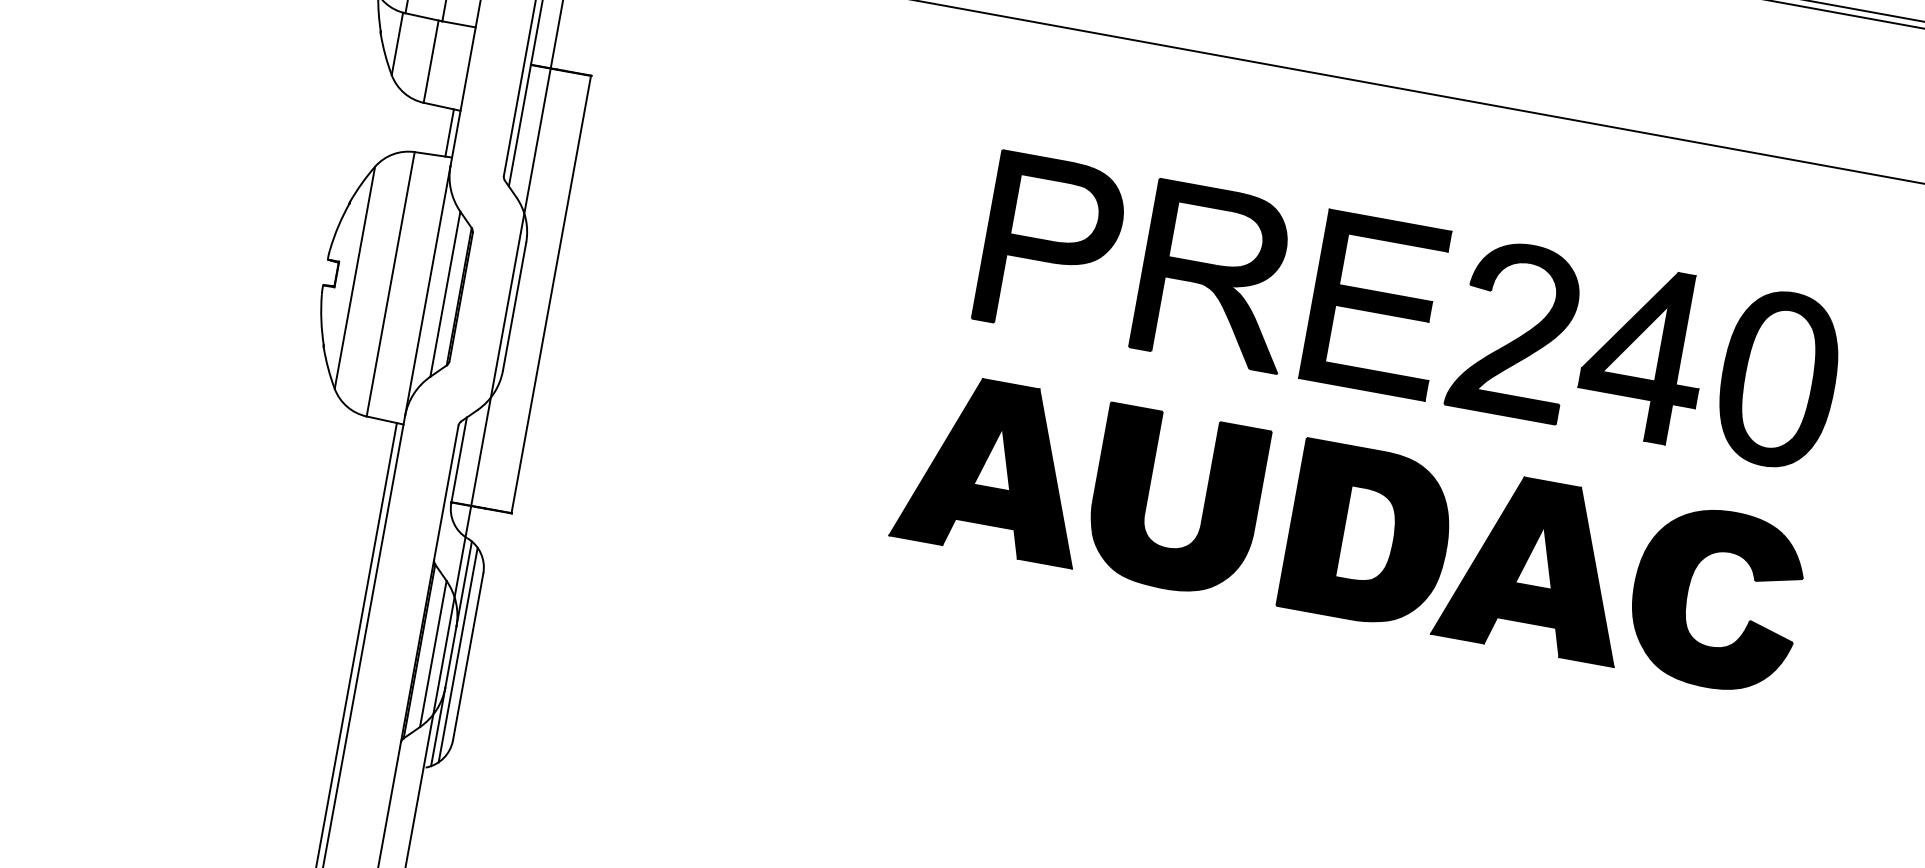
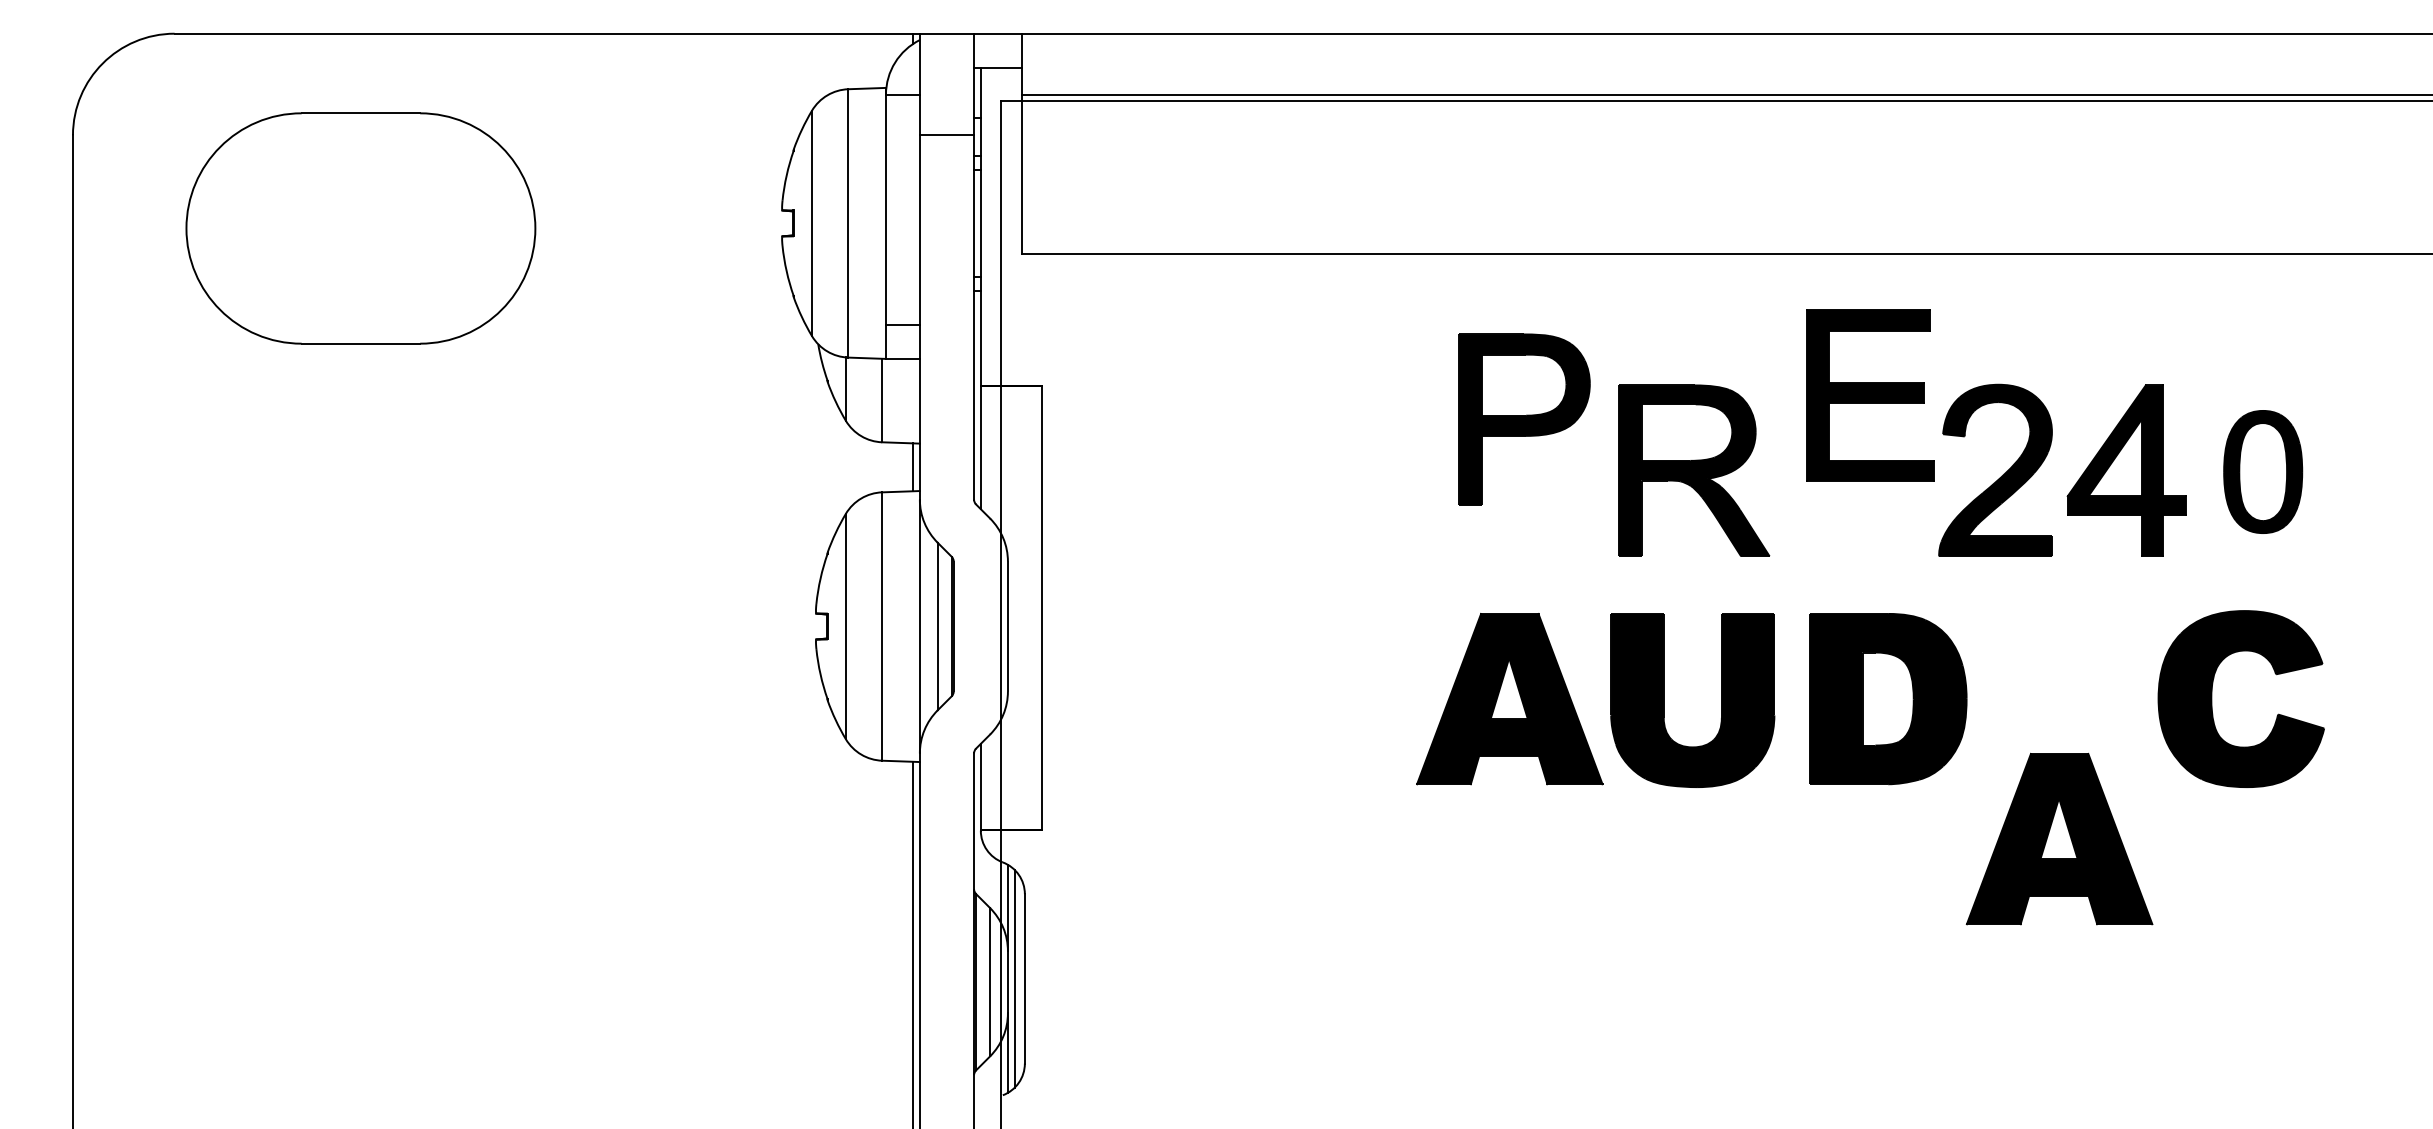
part: (1051, 245) -> (1524, 419), moved
part: (1377, 304) -> (1870, 395), moved
part: (1778, 378) -> (2262, 471), size x0.7
part: (1537, 565) -> (2059, 838), moved

